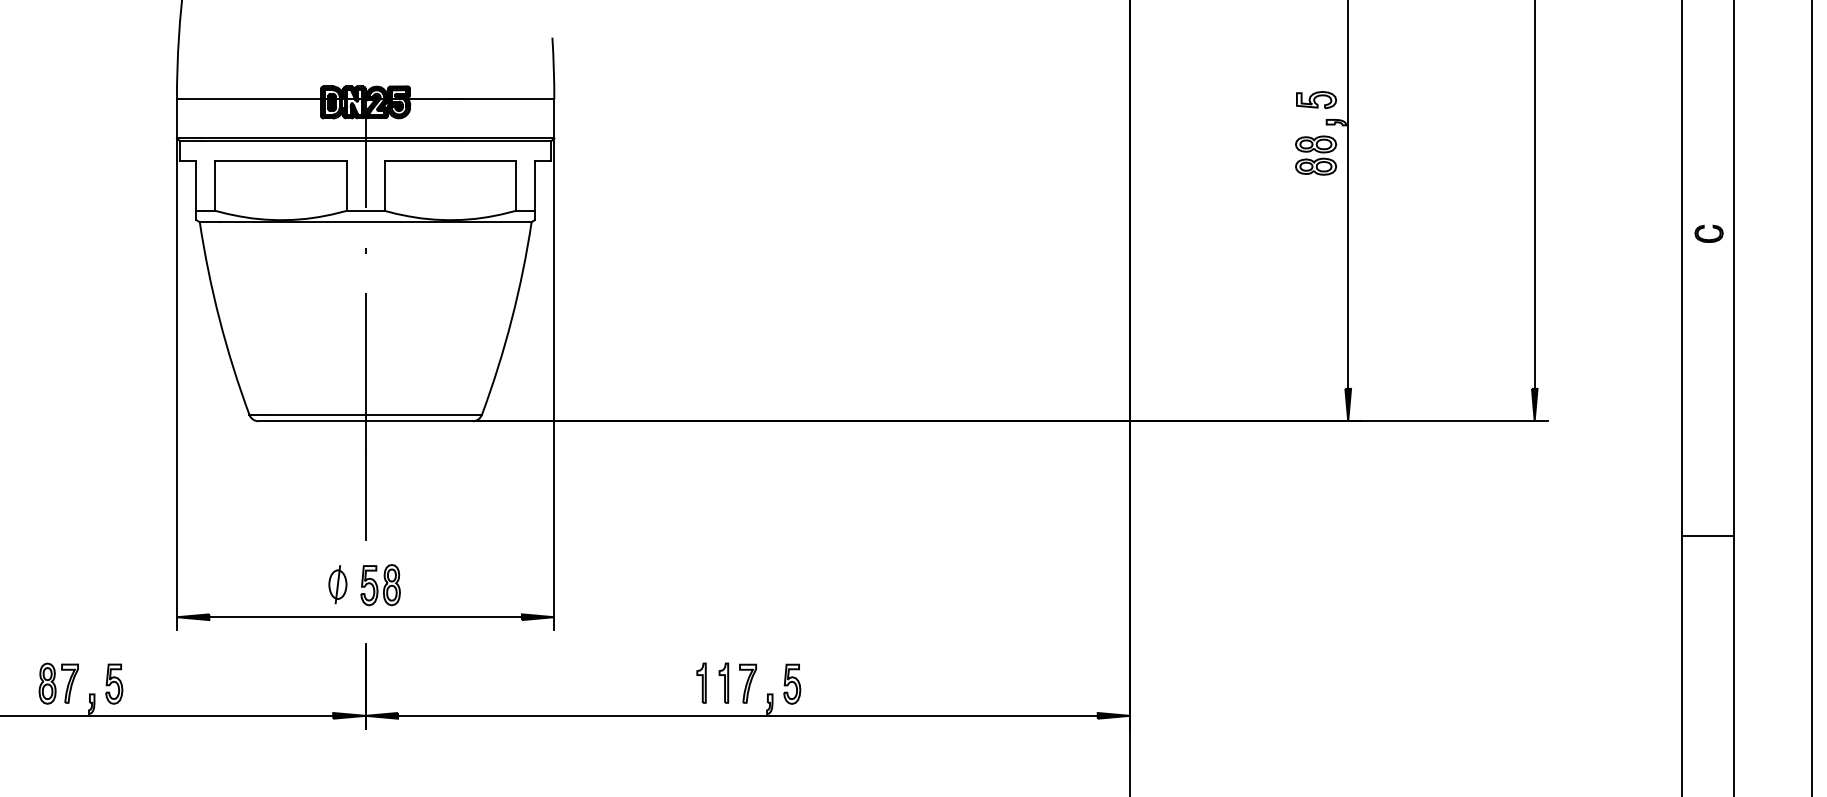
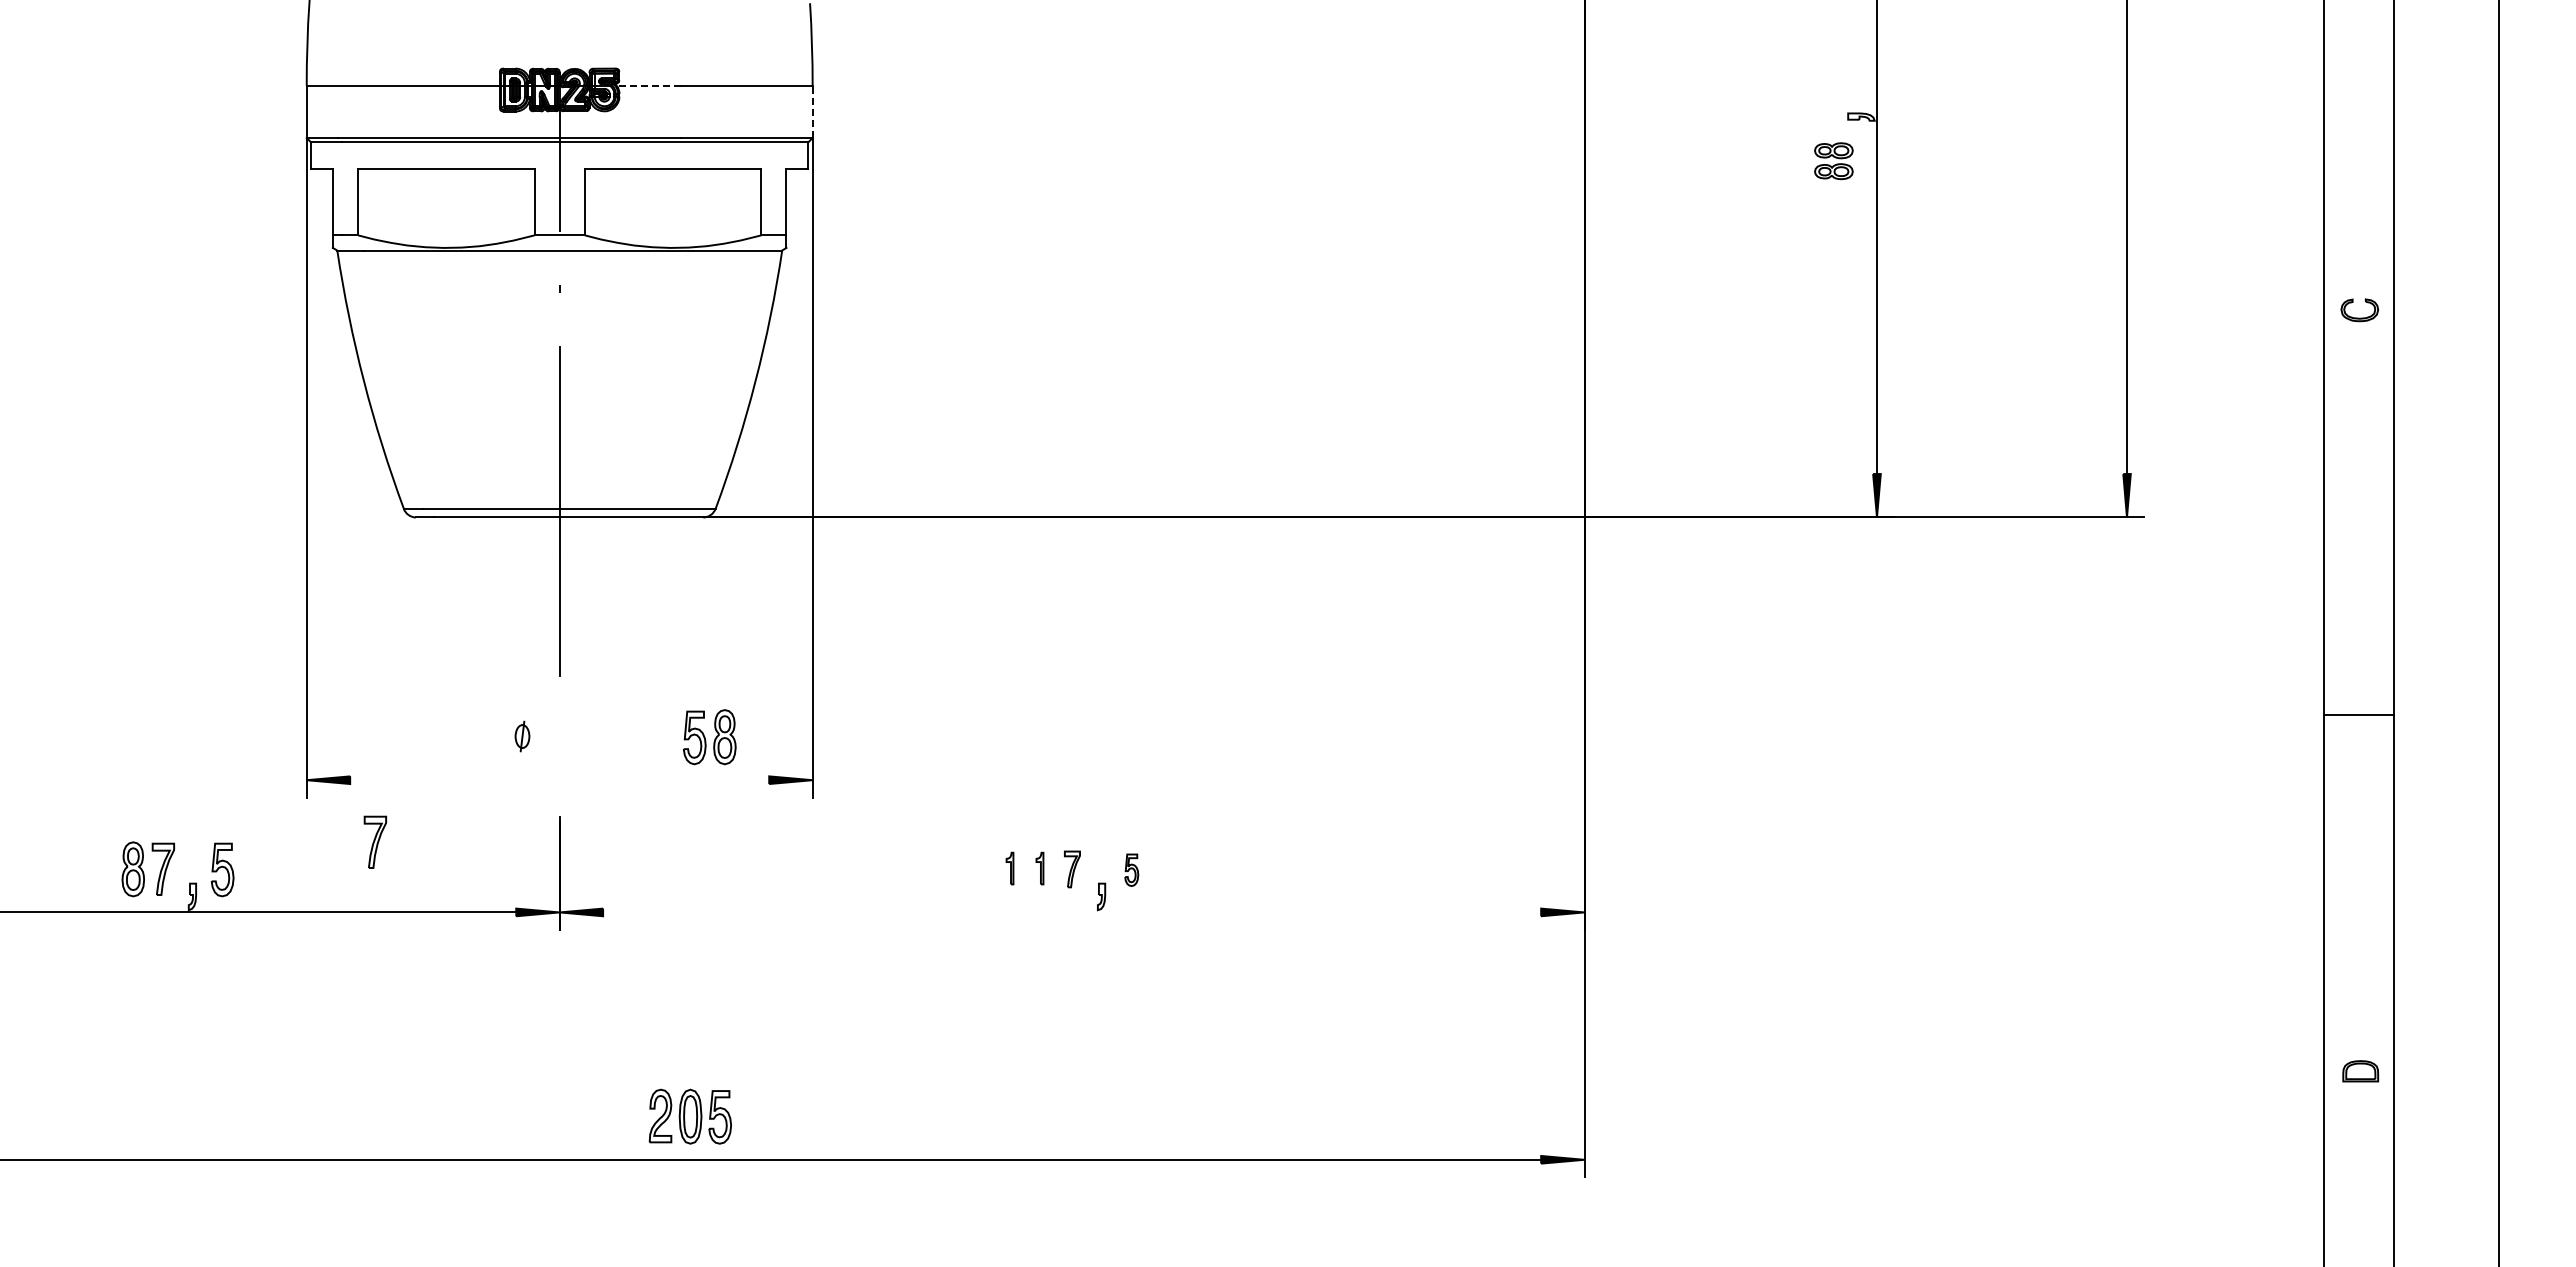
line: (431, 99) -> (648, 85), solid -> dashed
part: (1316, 99) -> (1834, 86), removed
line: (554, 118) -> (812, 111), solid -> dashed
part: (1315, 154) -> (1833, 160), size x0.7
part: (1708, 239) -> (2359, 317), moved
line: (1708, 536) -> (2359, 714), moved
part: (337, 584) -> (522, 736), size x0.6
part: (380, 585) -> (709, 737), moved
line: (365, 617) -> (559, 780), removed
part: (227, 662) -> (374, 841), added
part: (701, 683) -> (1009, 868), size x0.6
part: (723, 683) -> (1039, 868), size x0.6
part: (748, 683) -> (1072, 869), size x0.7
part: (792, 684) -> (1131, 870), size x0.6
line: (748, 715) -> (1072, 912), removed

